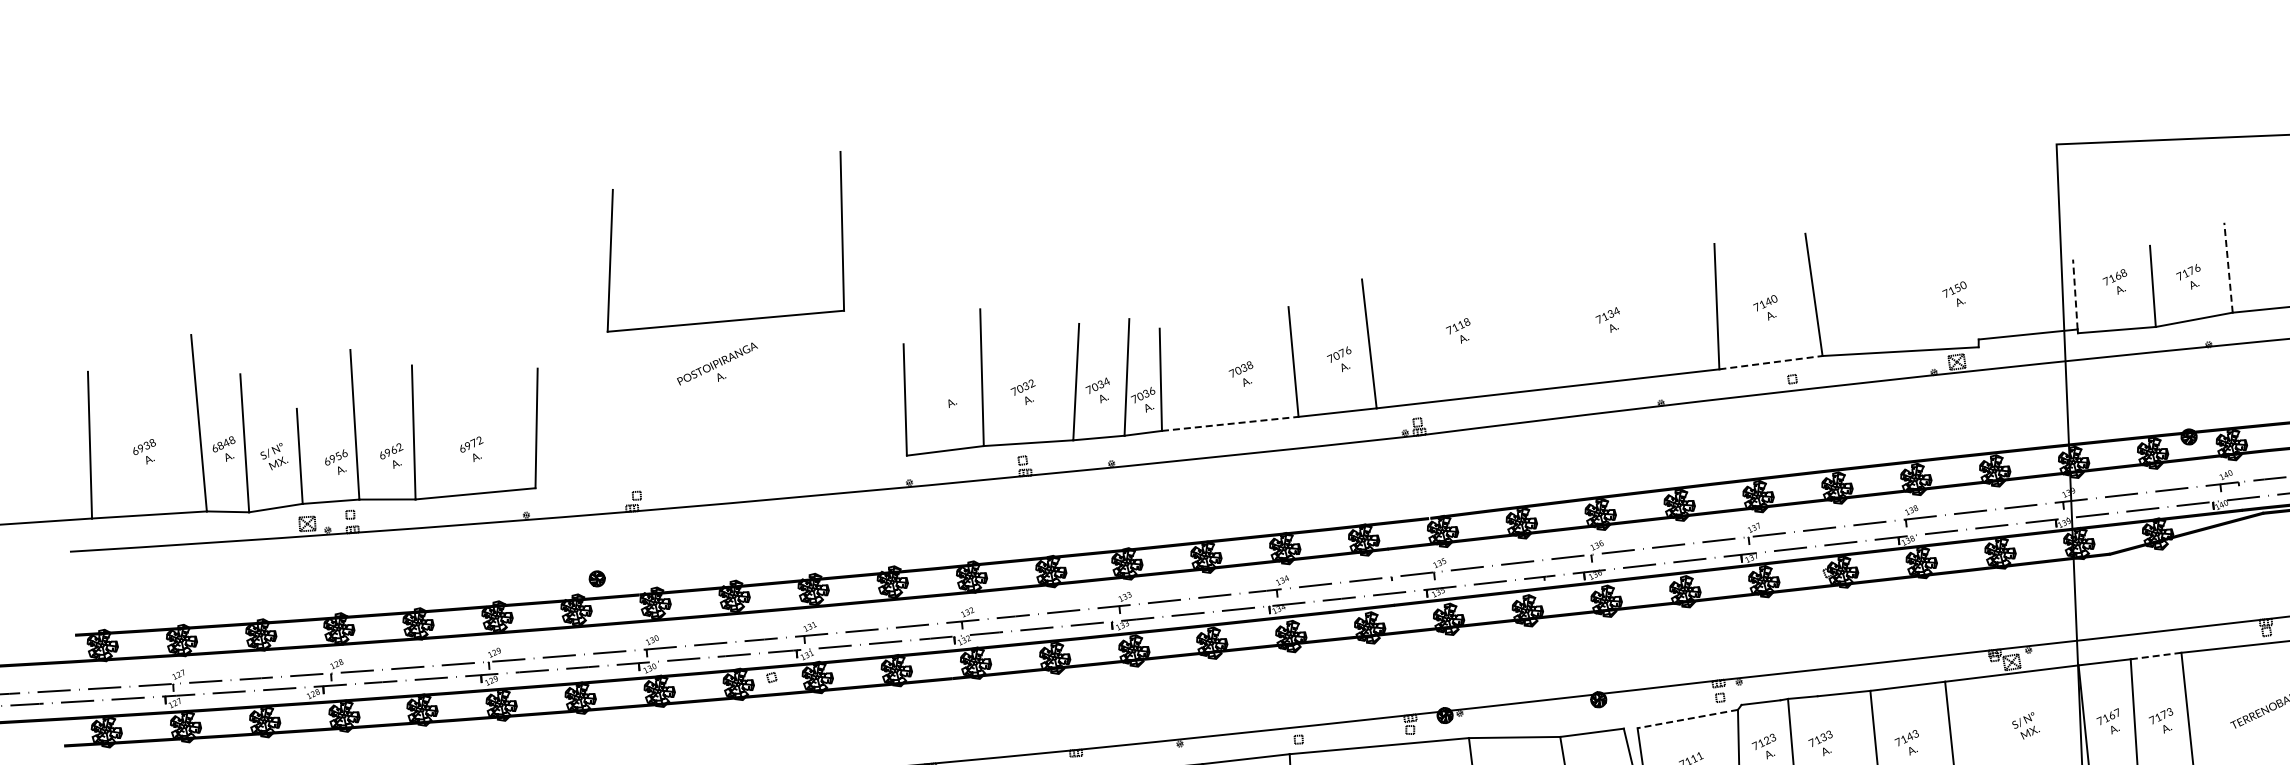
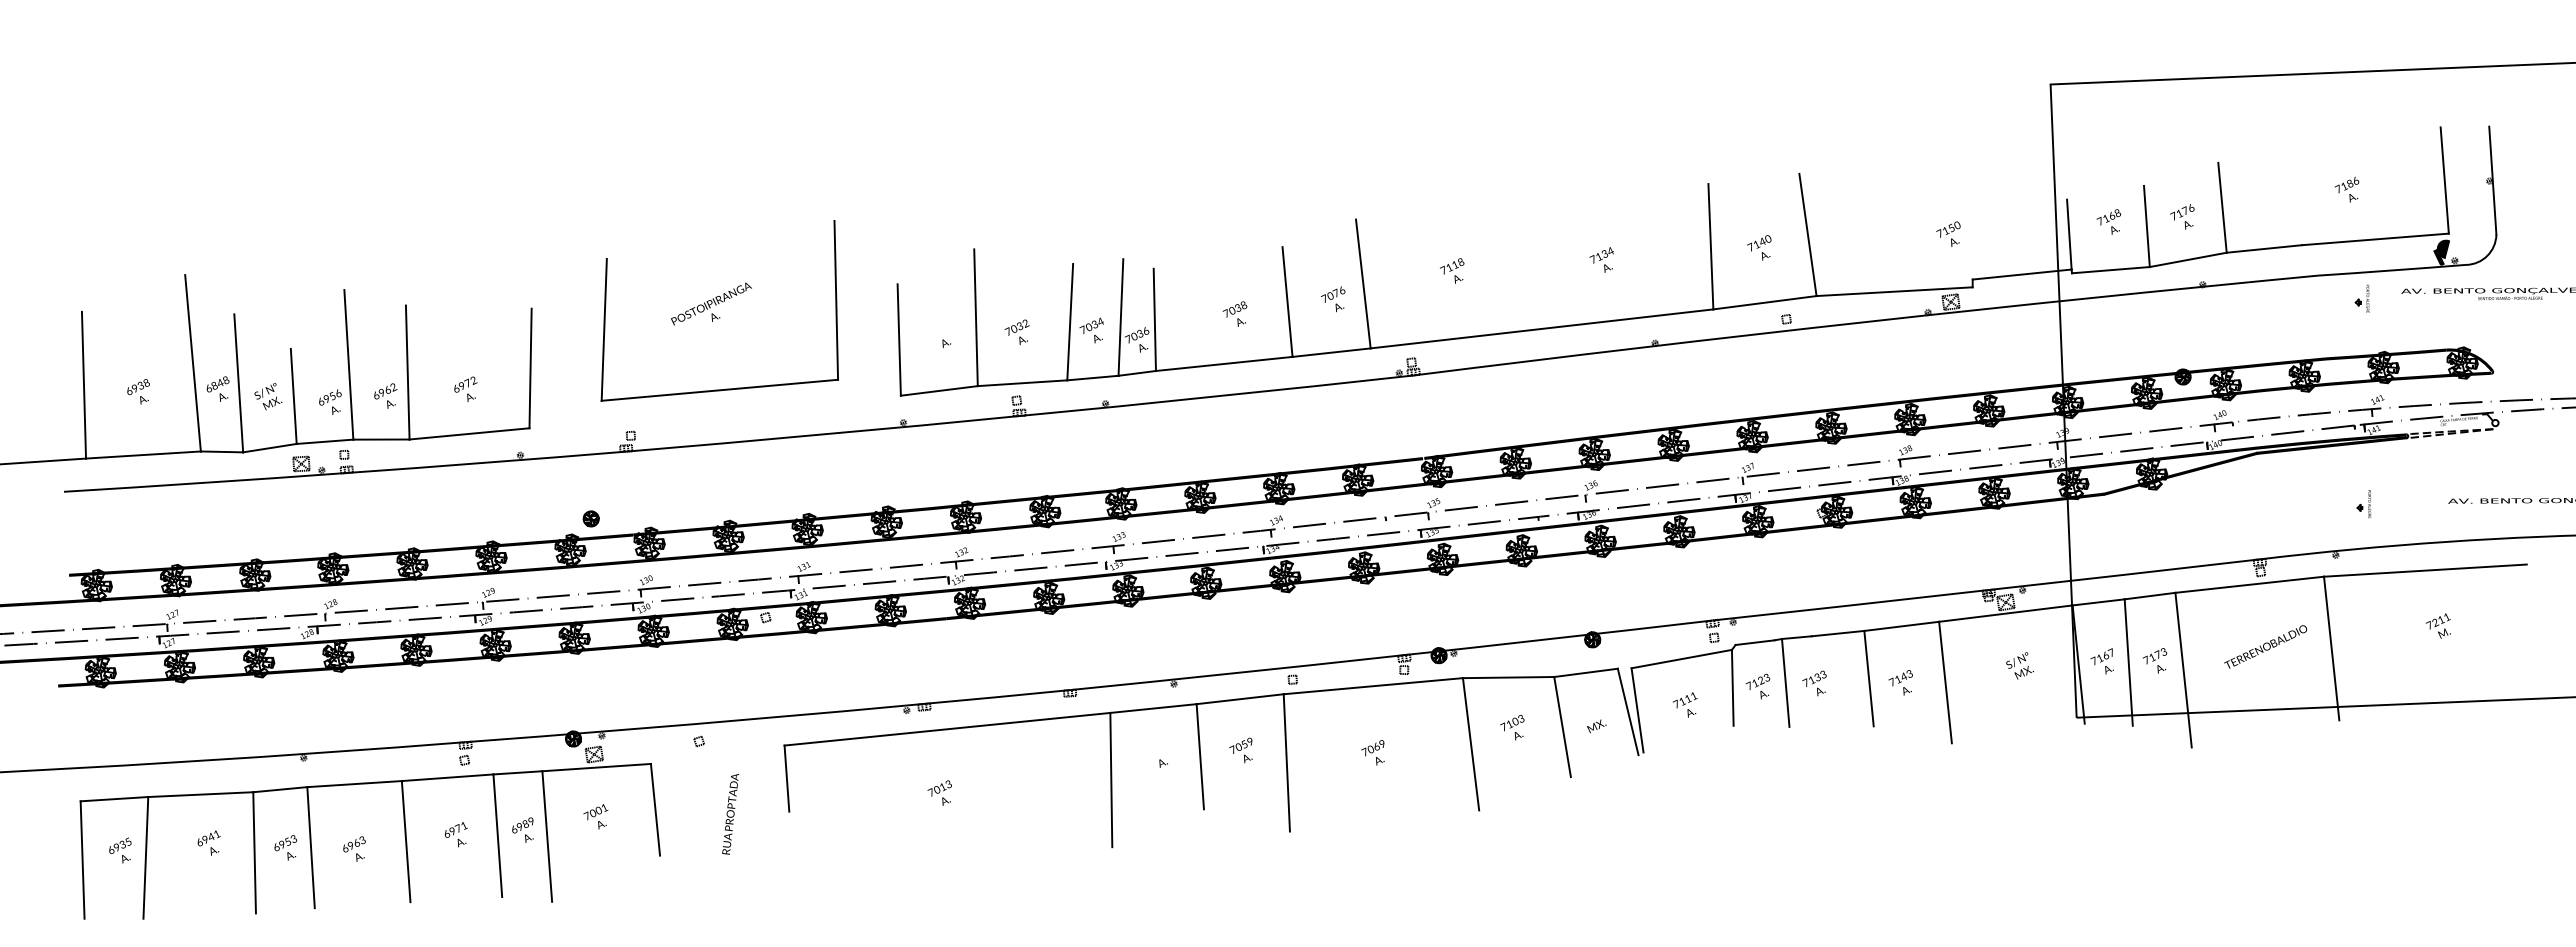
line: (2228, 267) -> (2222, 207), dashed -> solid
line: (2075, 294) -> (2069, 234), dashed -> solid
part: (731, 319) -> (725, 388), moved
line: (1771, 362) -> (1765, 302), dashed -> solid
line: (1230, 423) -> (1224, 363), dashed -> solid
line: (2156, 656) -> (2150, 596), dashed -> solid
line: (1687, 719) -> (1681, 659), dashed -> solid

